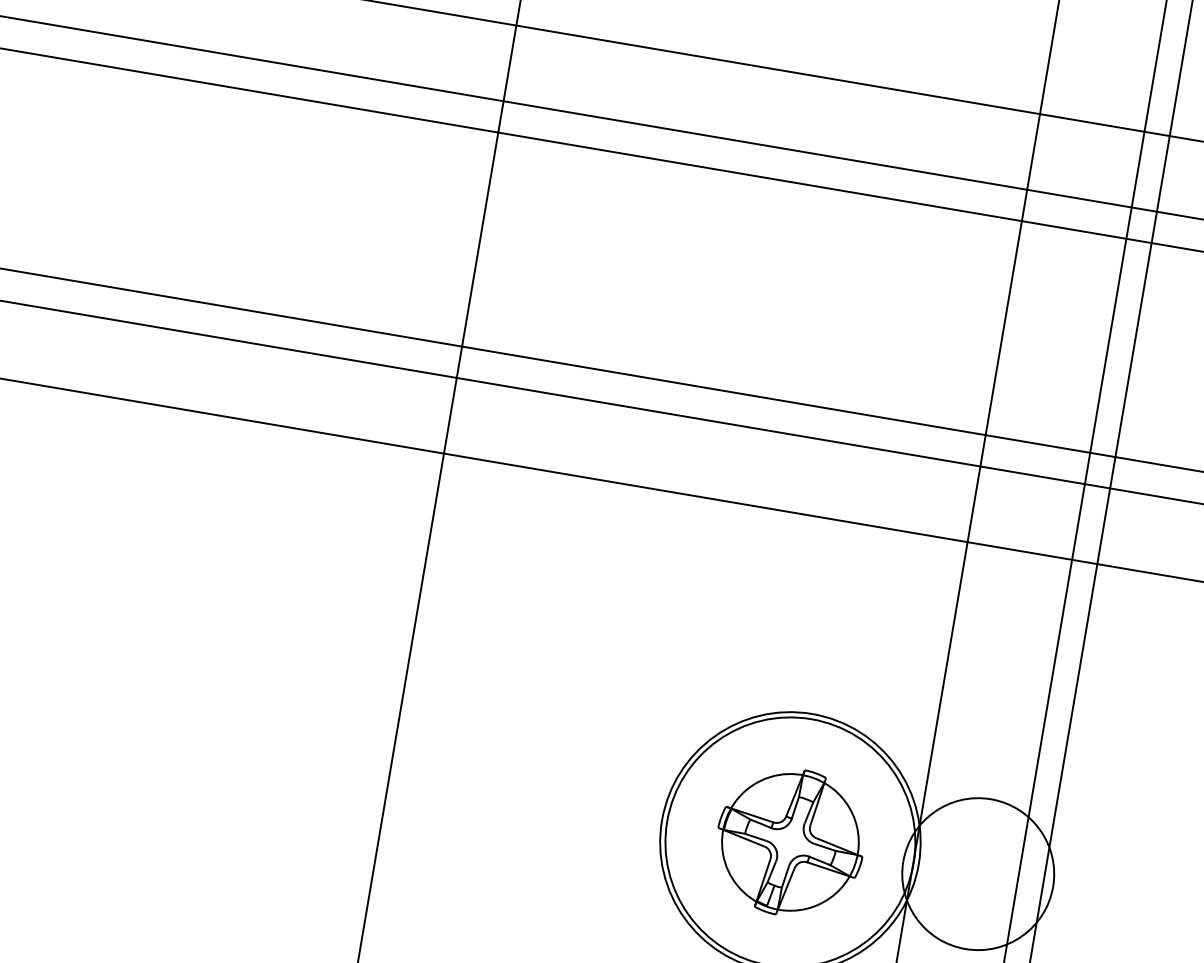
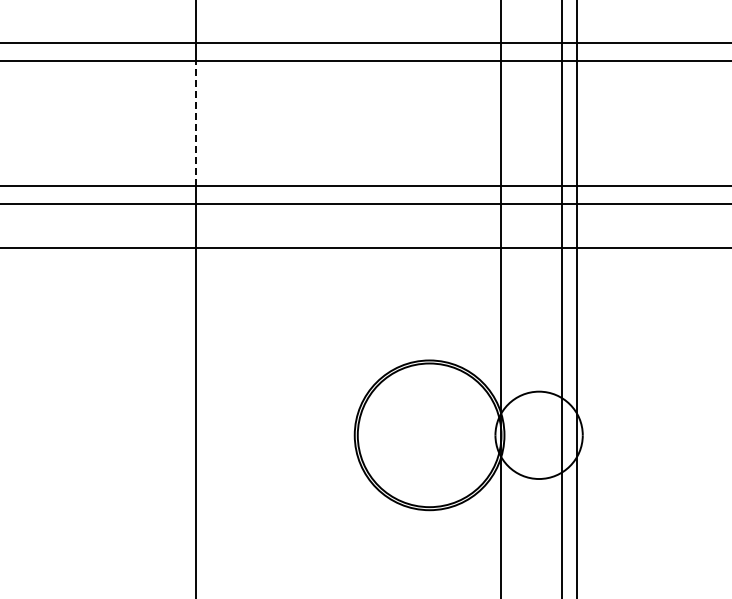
line: (481, 238) -> (196, 122), solid -> dashed
part: (790, 842) -> (429, 435), removed

